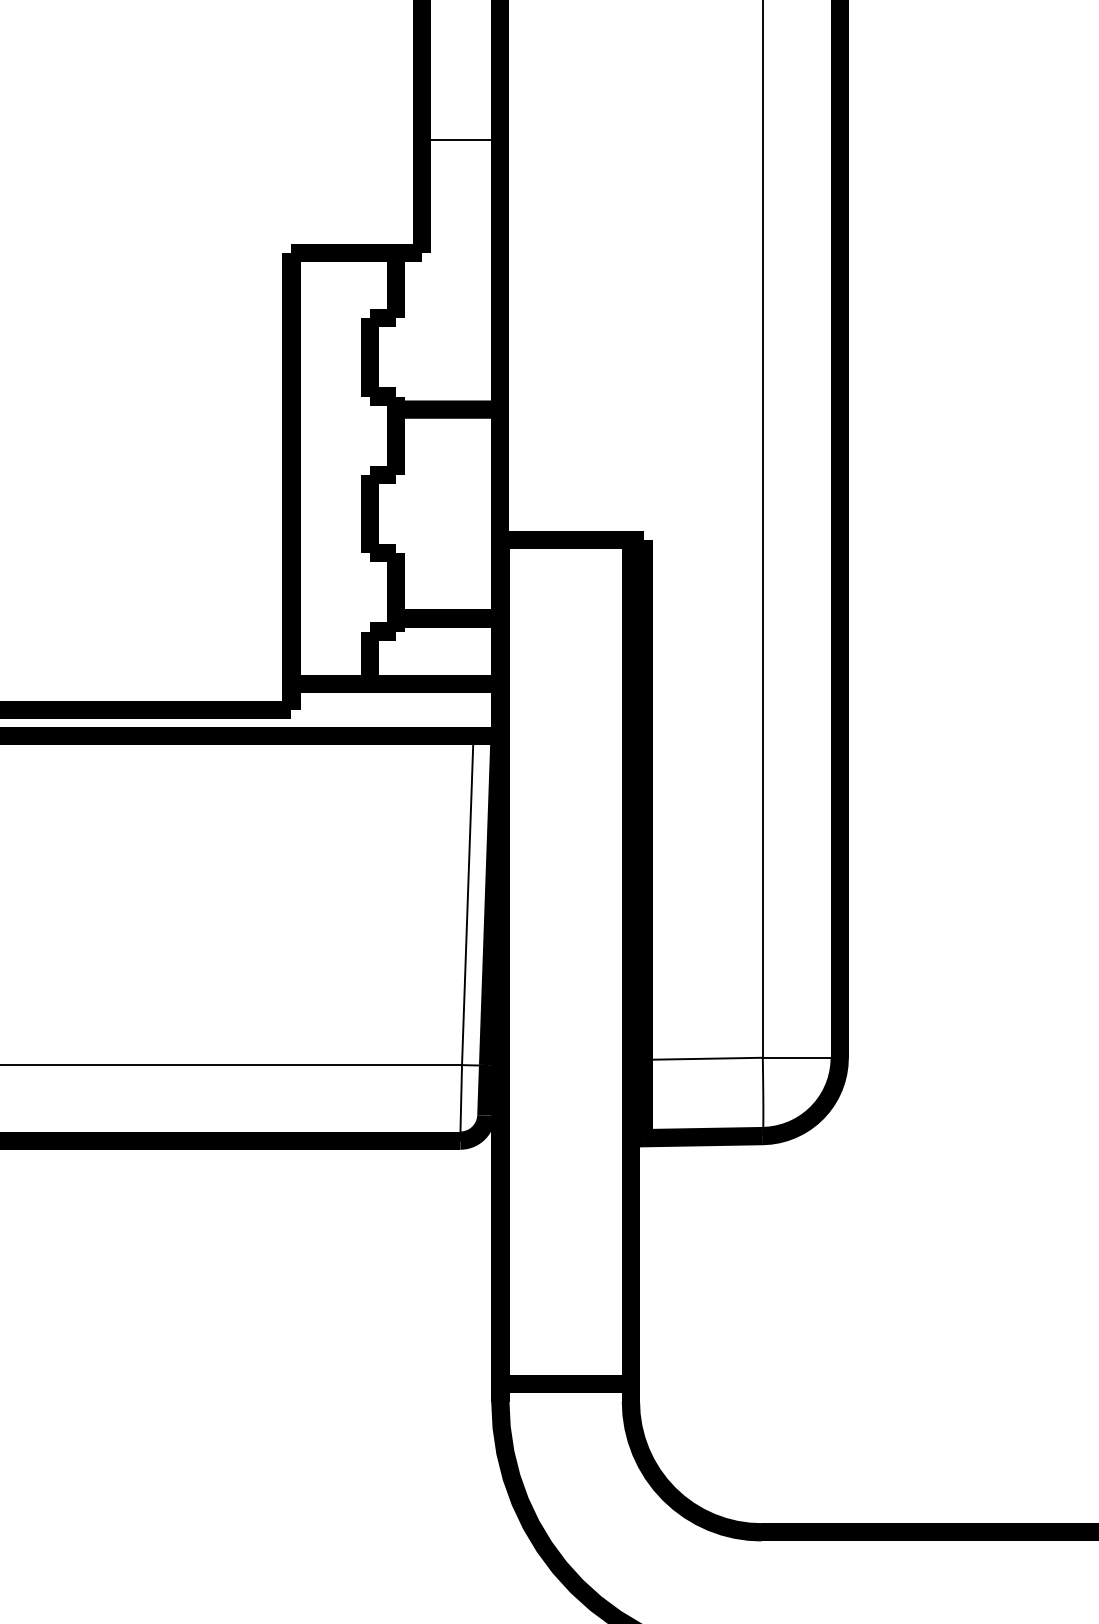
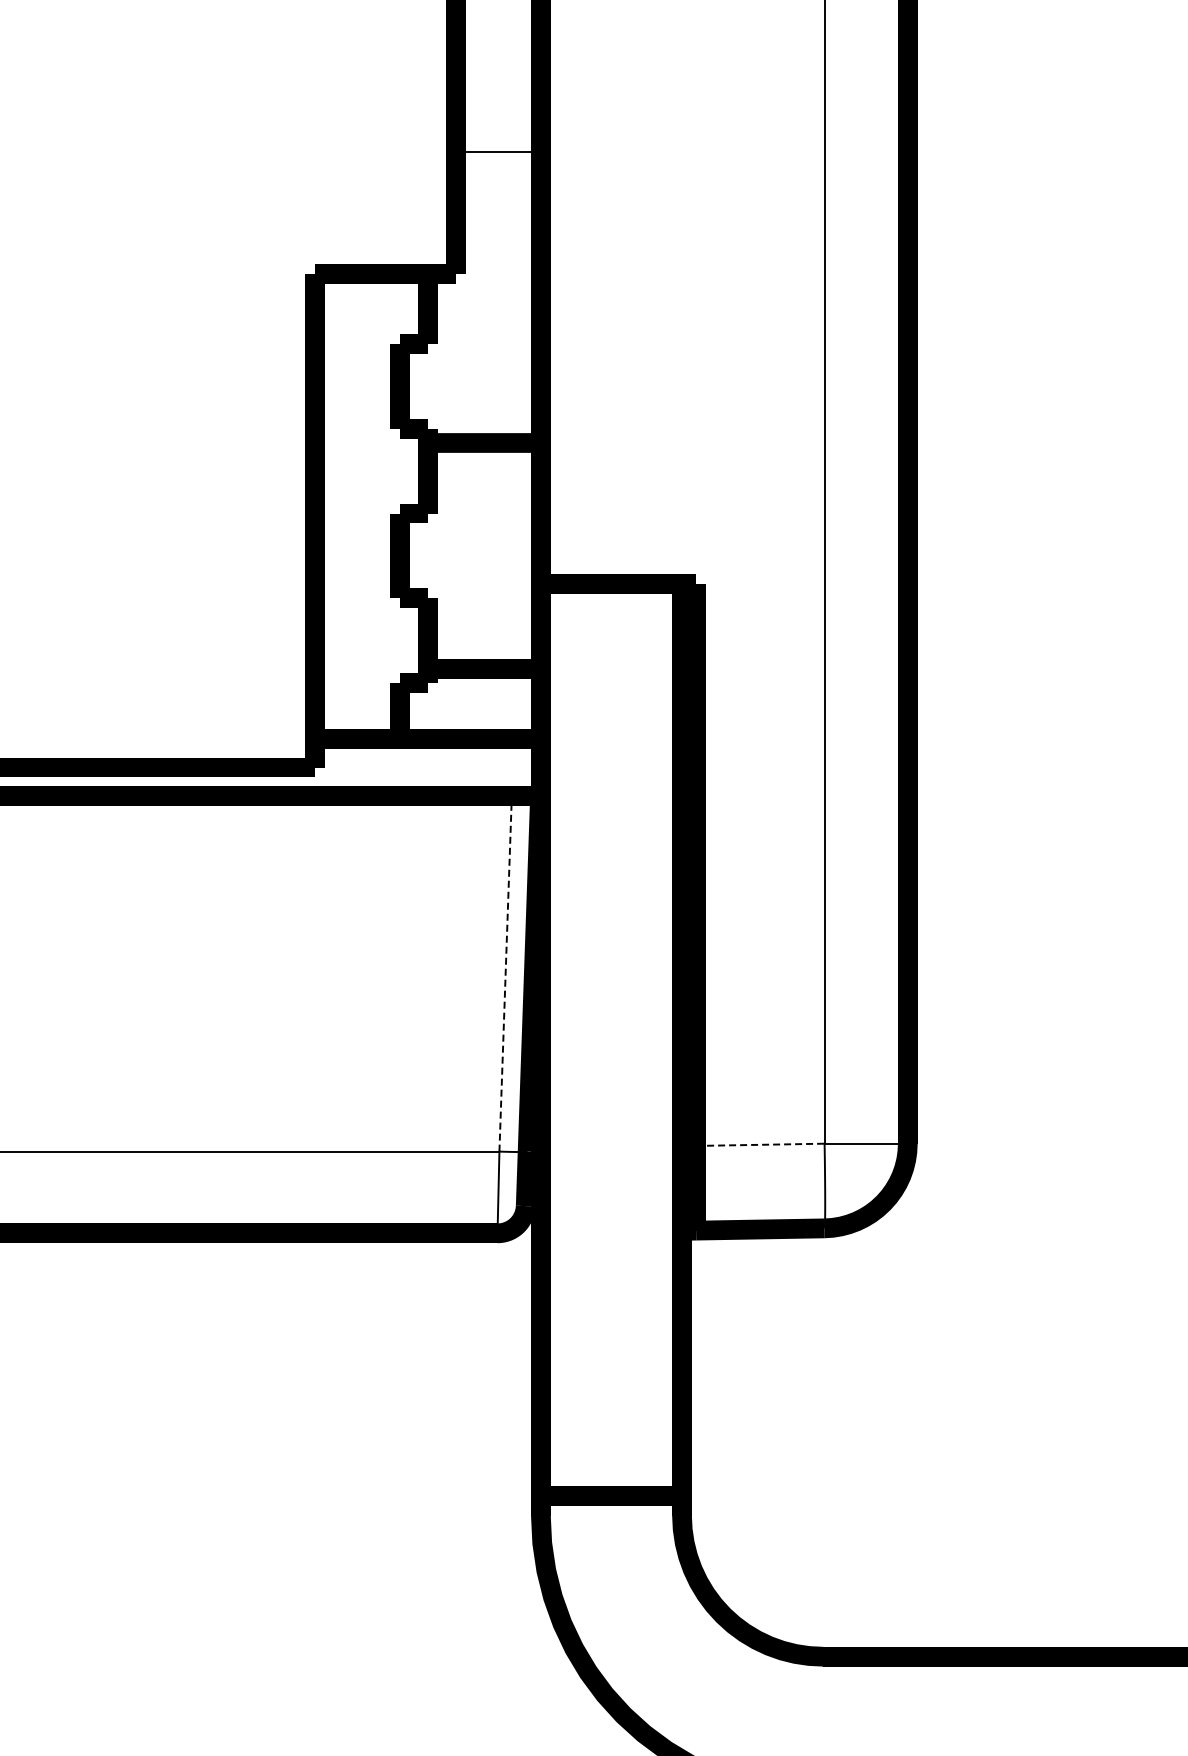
line: (467, 900) -> (505, 973), solid -> dashed
line: (703, 1058) -> (760, 1144), solid -> dashed

